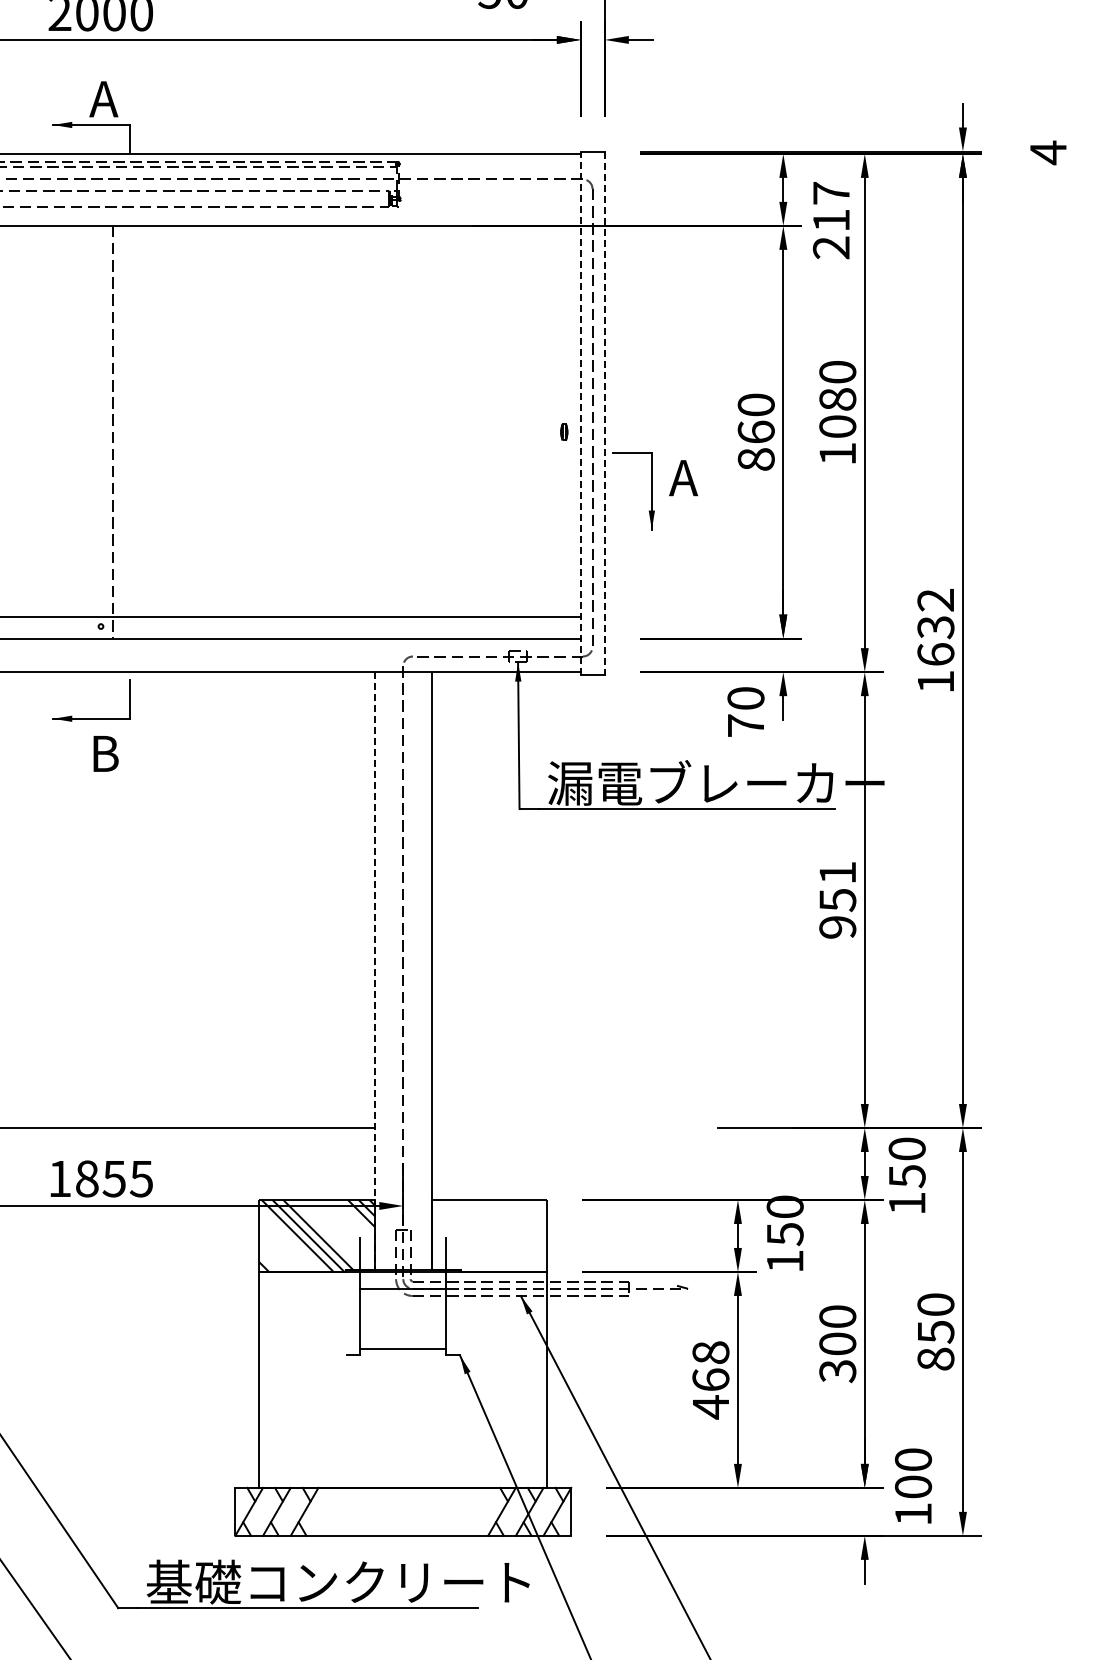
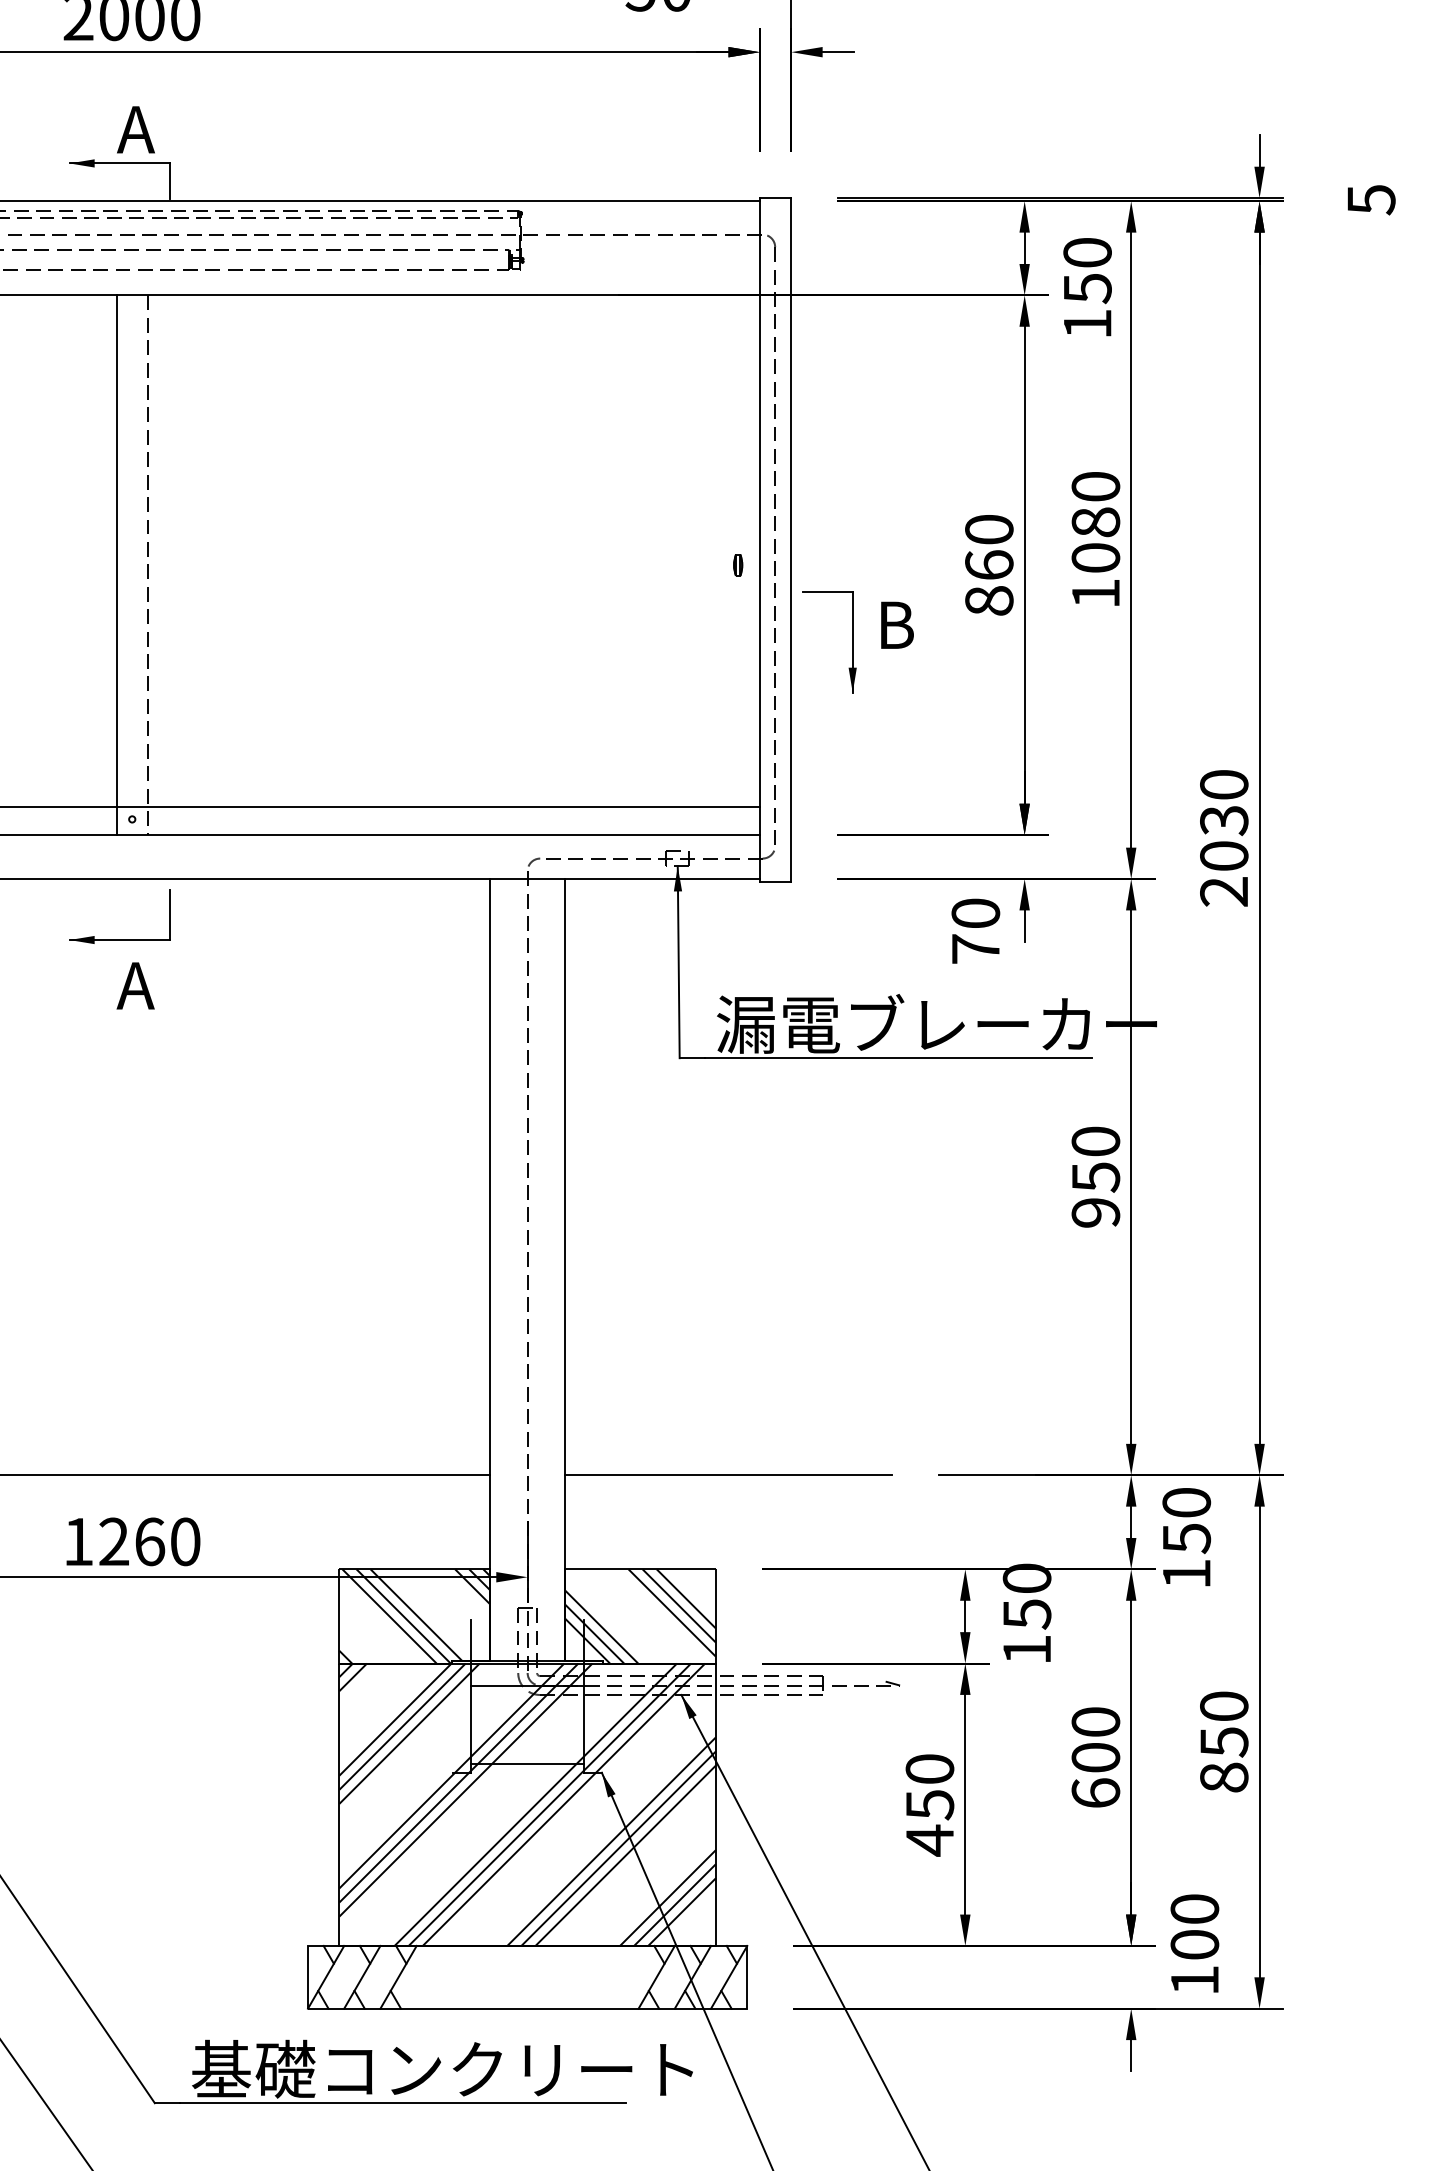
text: (1048, 152) -> (1371, 199), 4 -> 5
text: (831, 220) -> (1087, 288), 217 -> 150
line: (580, 413) -> (759, 540), dashed -> solid
line: (604, 413) -> (790, 540), dashed -> solid
line: (89, 431) -> (117, 564), added
text: (683, 478) -> (894, 625), A -> B
text: (935, 640) -> (1223, 837), 1632 -> 2030
text: (103, 753) -> (135, 985), B -> A
text: (837, 872) -> (1095, 1141), 951 -> 950
line: (374, 970) -> (489, 1269), dashed -> solid
line: (556, 1128) -> (728, 1475), added
text: (114, 1178) -> (149, 1541), 1855 -> 1260
hatch: (489, 1235) -> (640, 1615), added
text: (710, 1366) -> (929, 1787), 468 -> 450
text: (837, 1371) -> (1095, 1793), 300 -> 600
hatch: (403, 1379) -> (527, 1804), added

